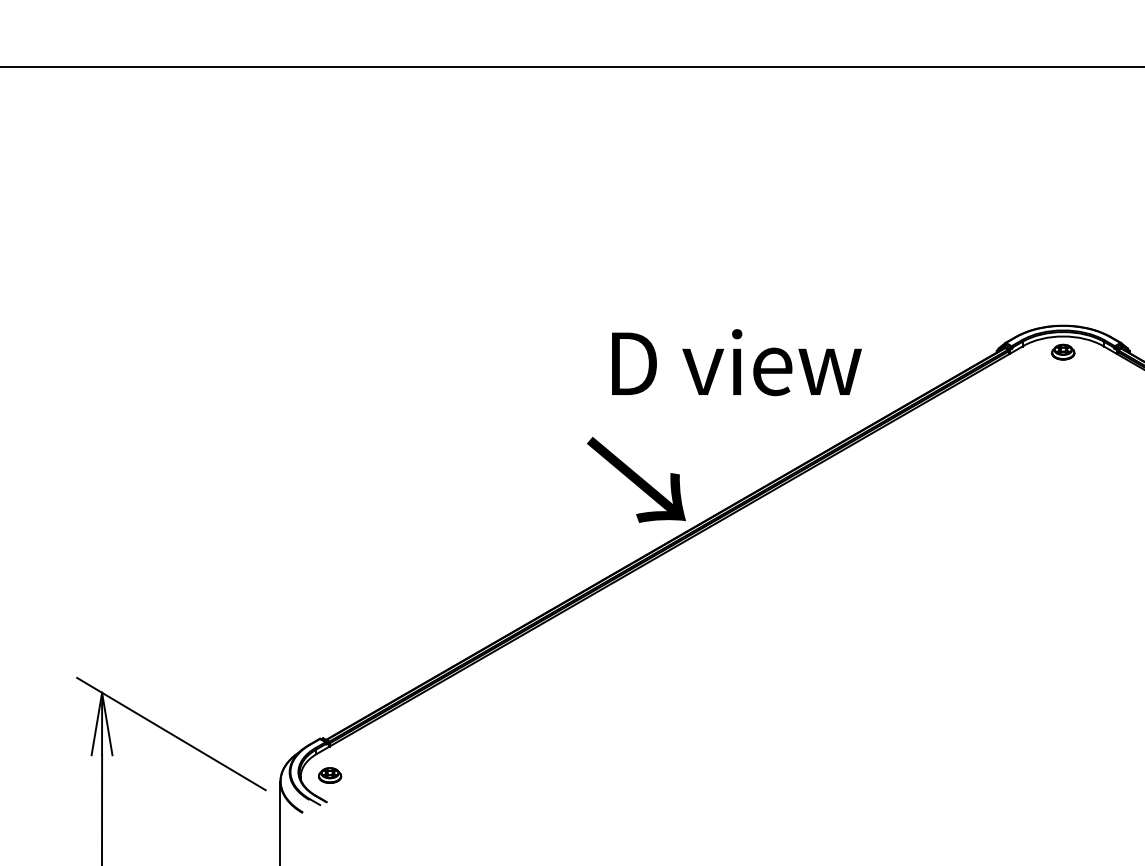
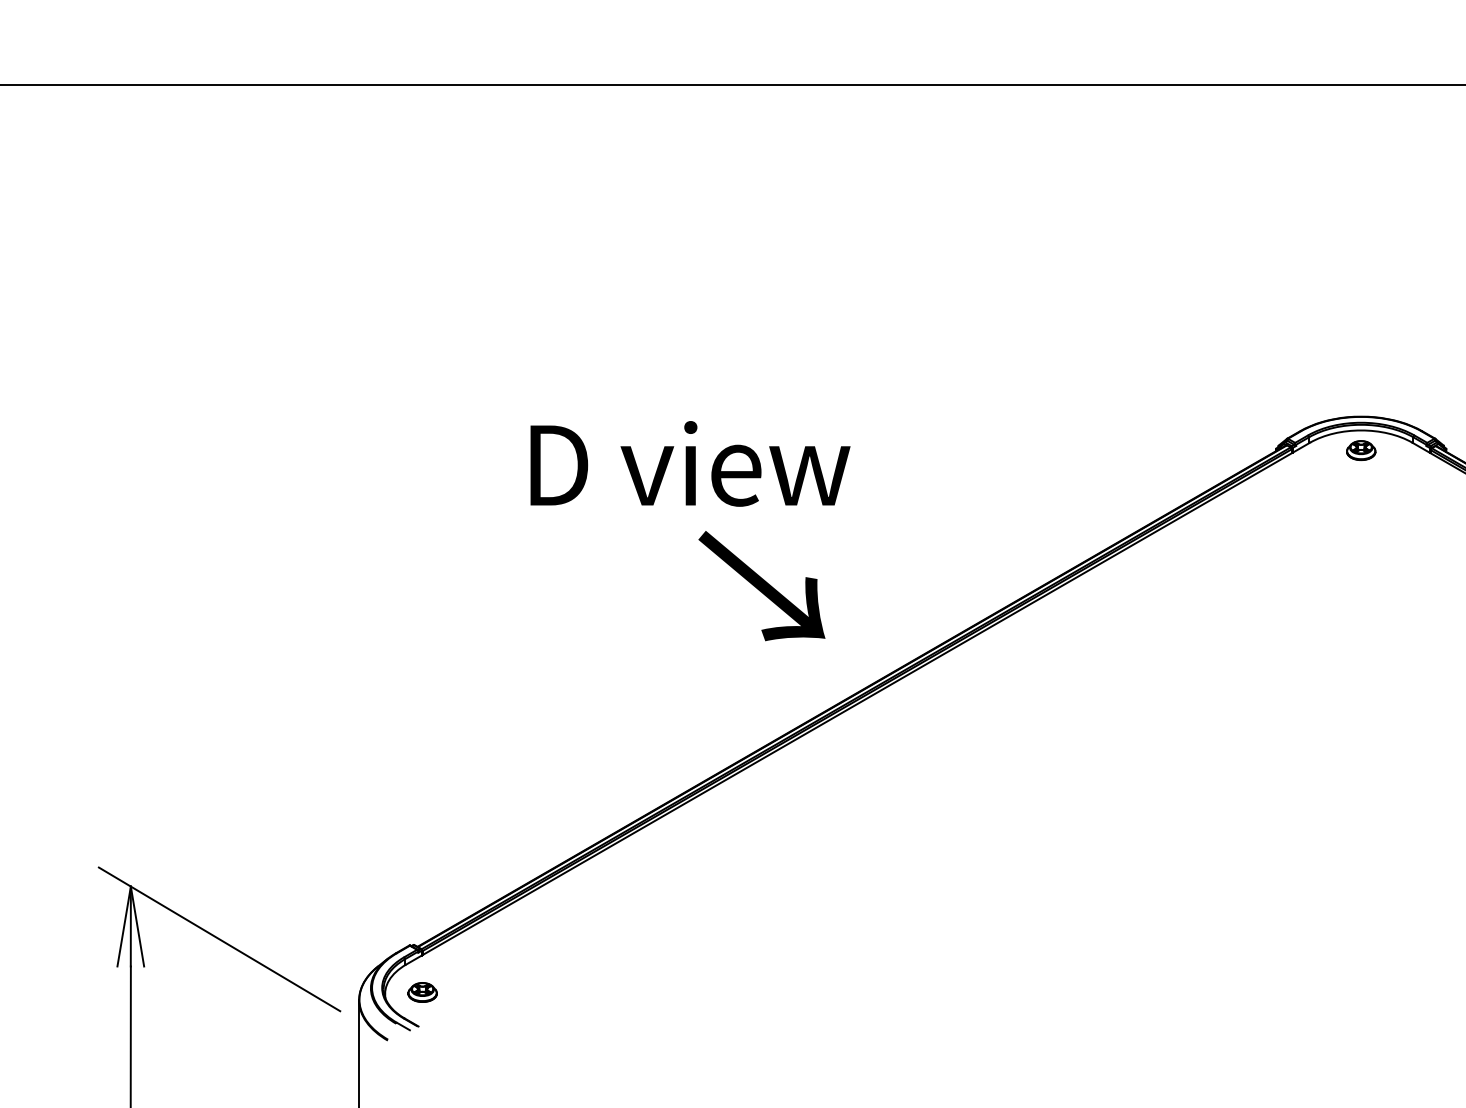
text: (736, 362) -> (690, 463), moved
text: (636, 480) -> (761, 586), moved

